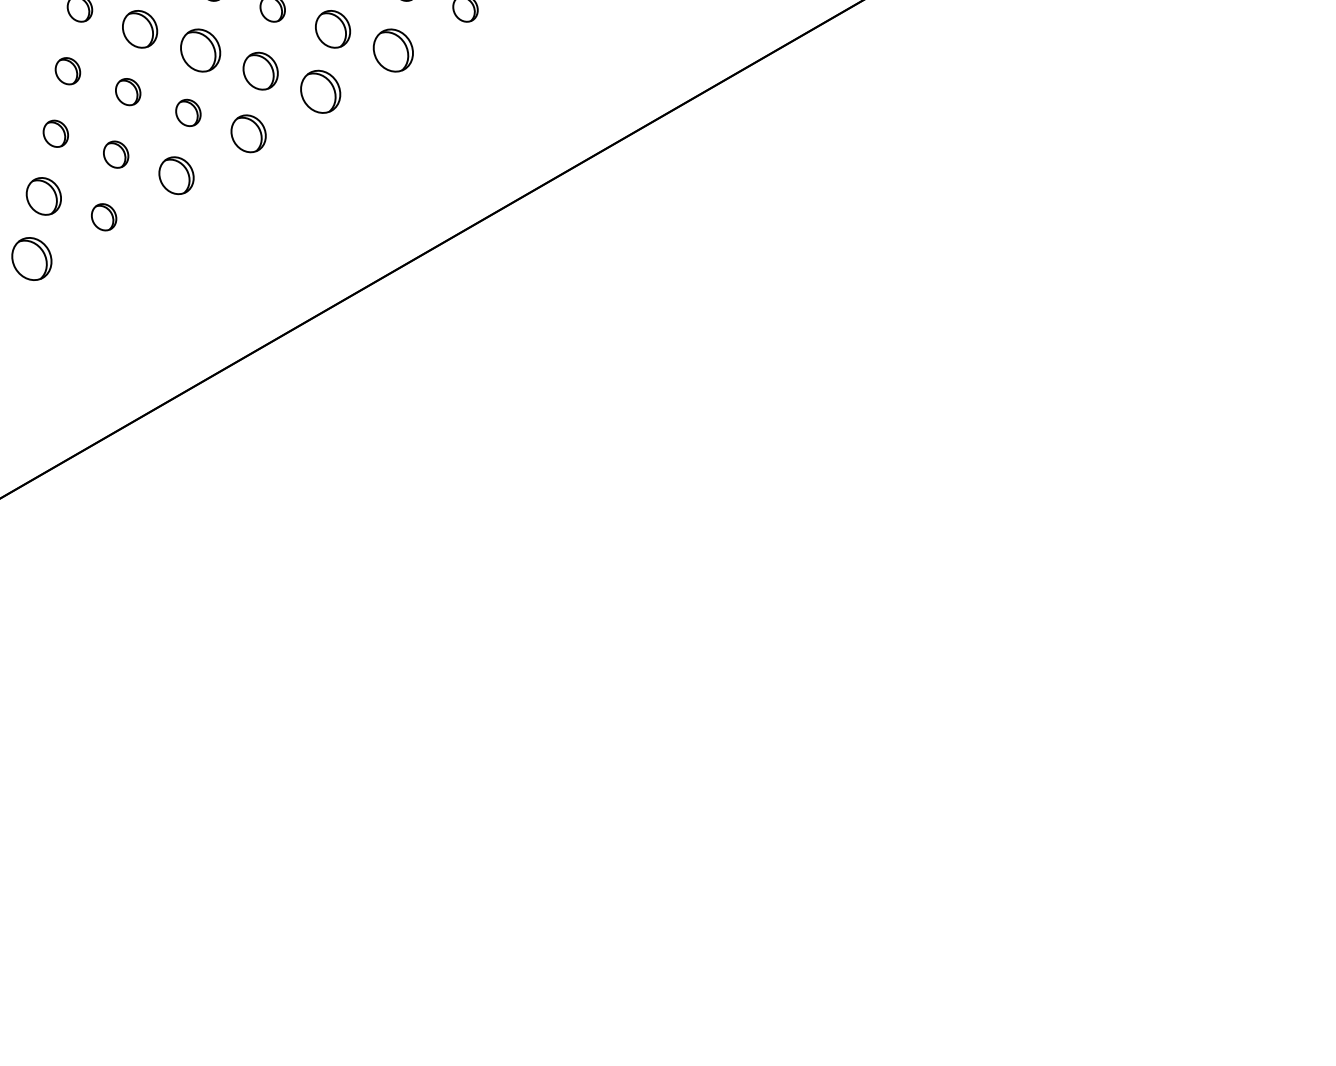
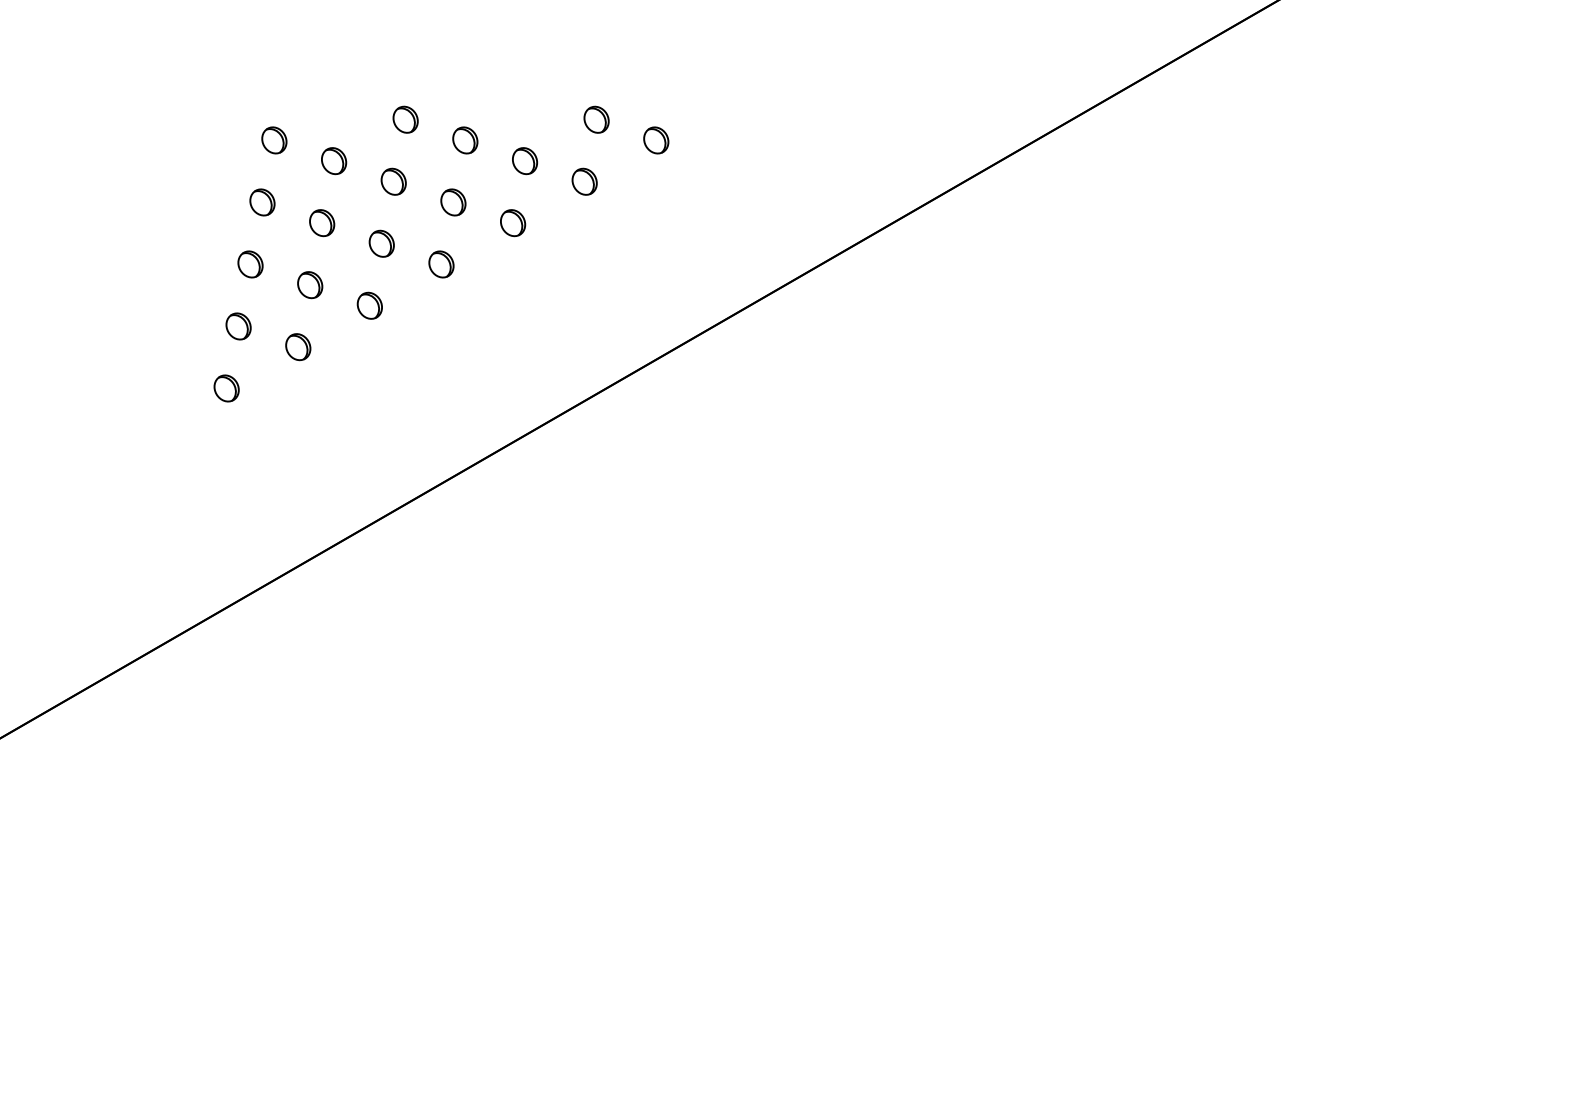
part: (140, 29) -> (334, 161), size x0.71
part: (332, 29) -> (524, 161), size x0.71
part: (200, 50) -> (393, 181), size x0.62
part: (393, 50) -> (584, 181), size x0.62
part: (260, 71) -> (453, 202), size x0.71
part: (321, 92) -> (513, 223), size x0.62
part: (248, 133) -> (441, 264), size x0.71
part: (175, 175) -> (369, 305), size x0.71
part: (43, 196) -> (238, 326), size x0.71
part: (31, 259) -> (226, 388), size x0.62

